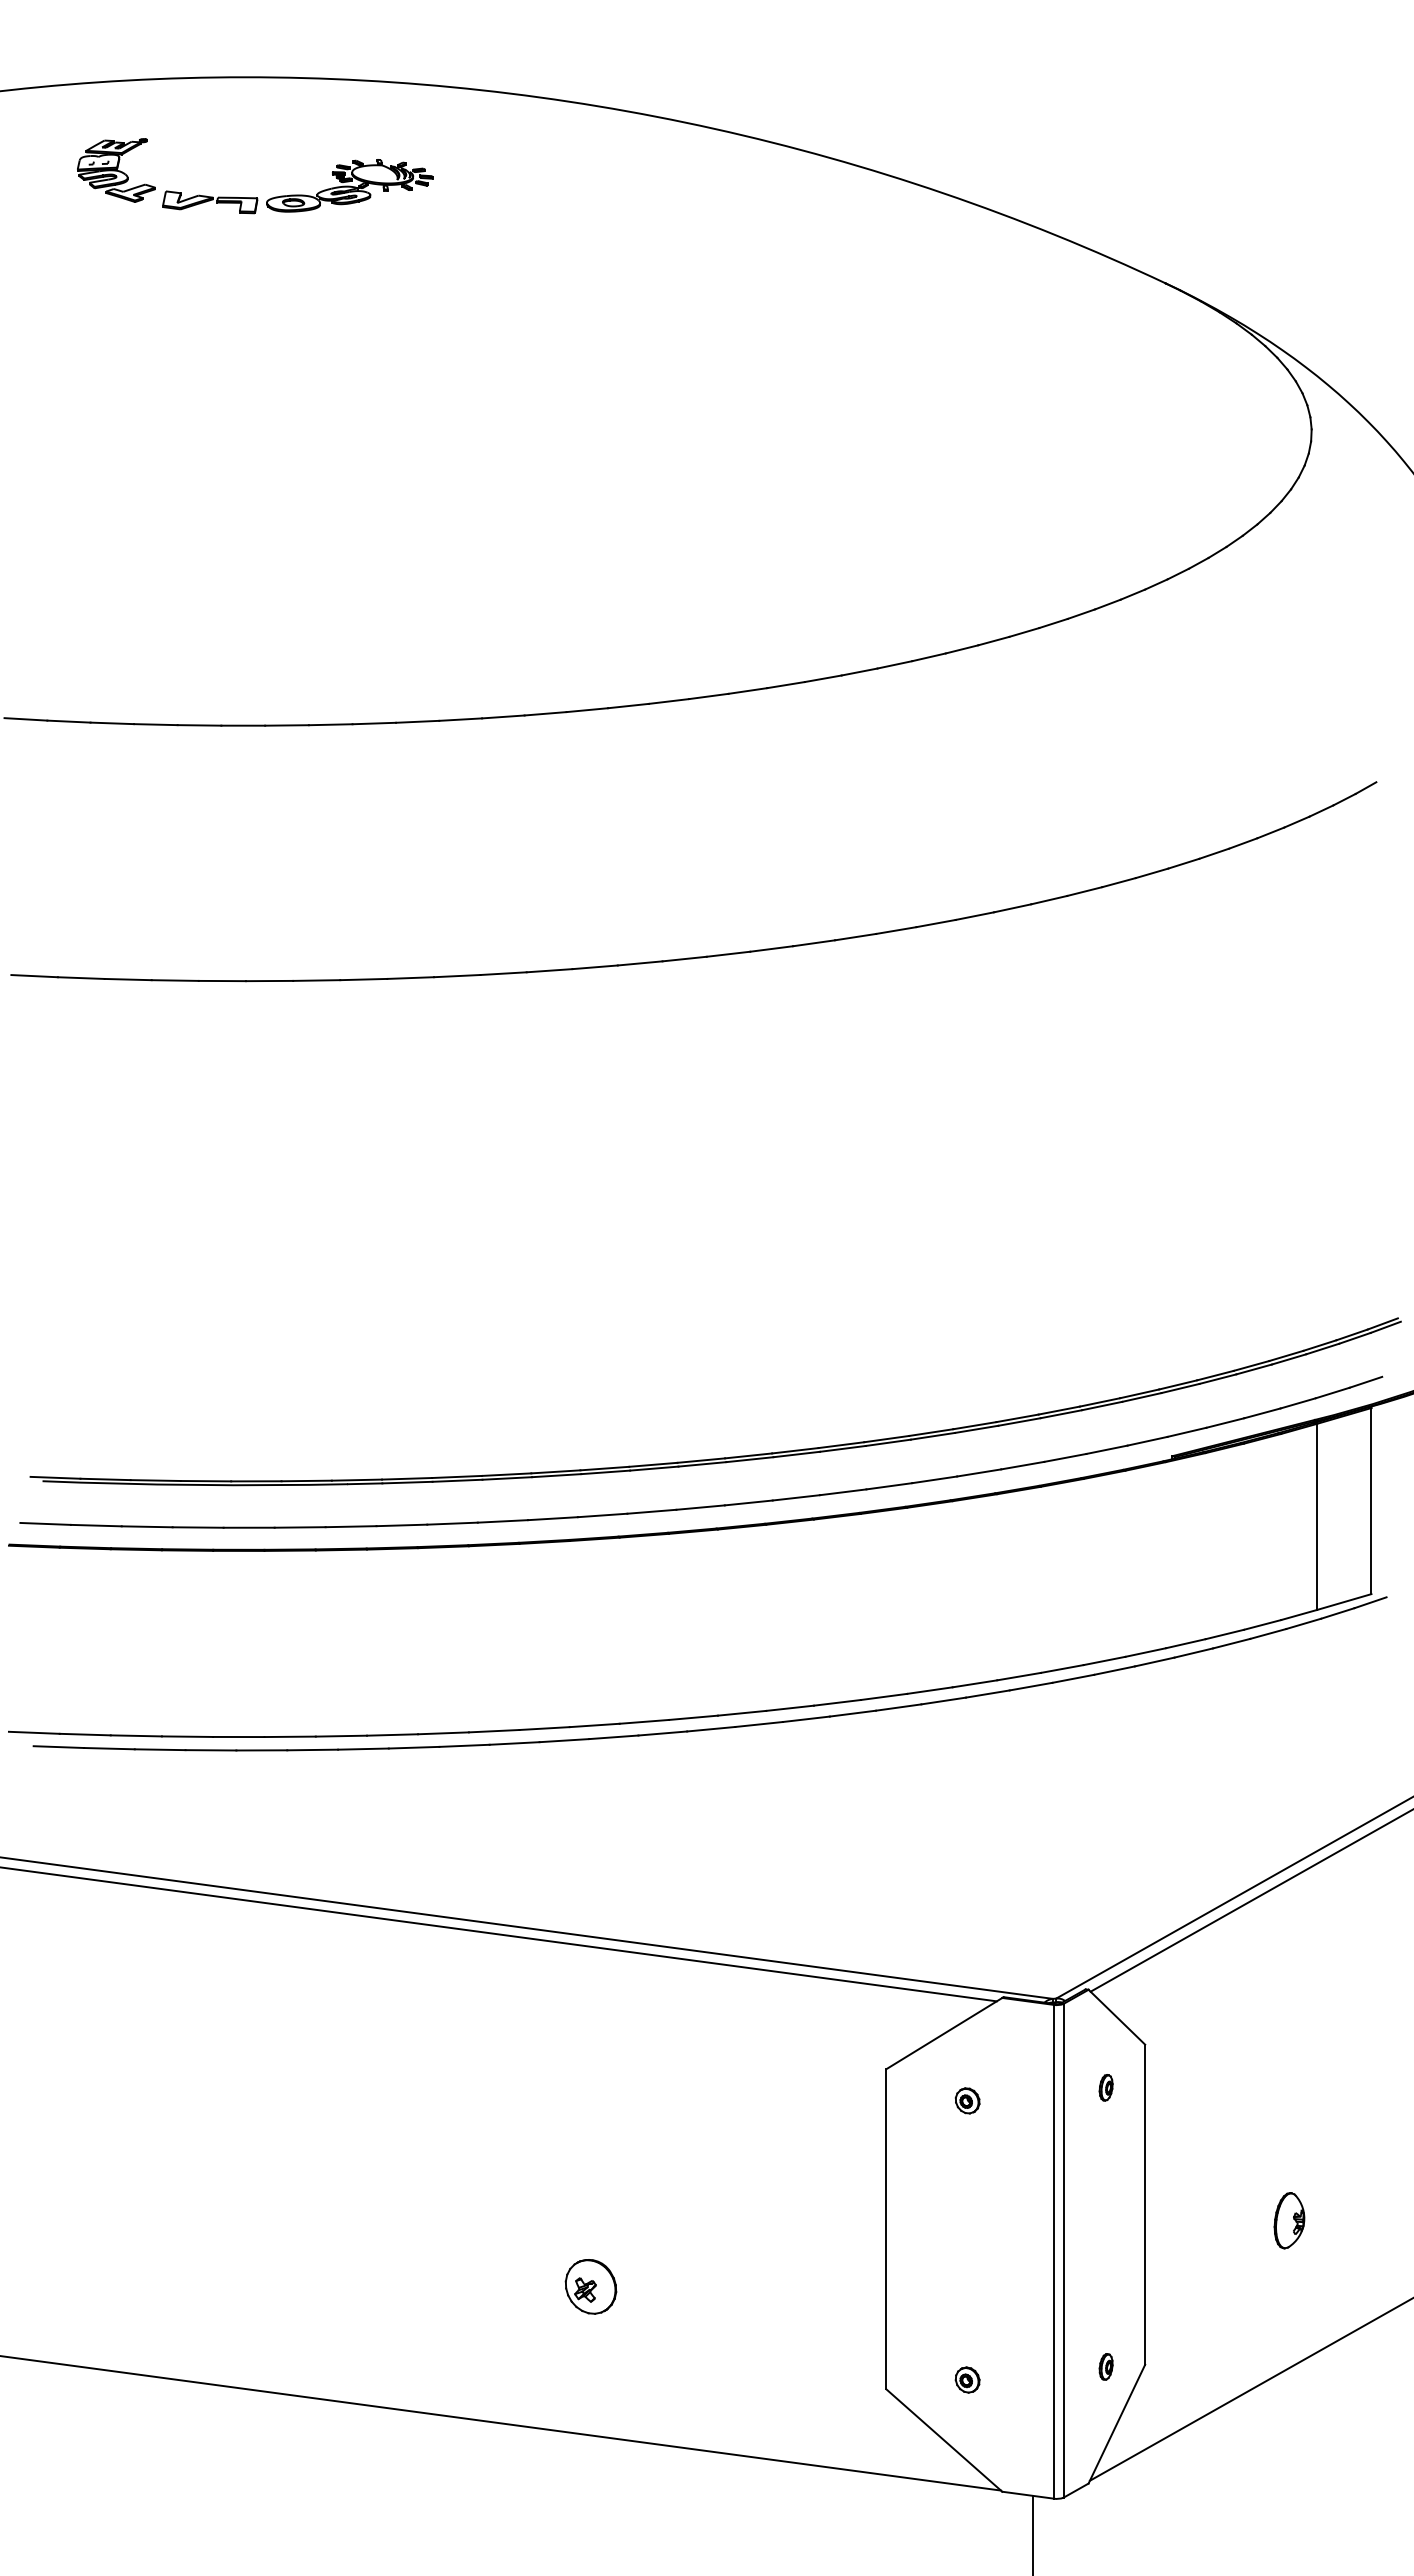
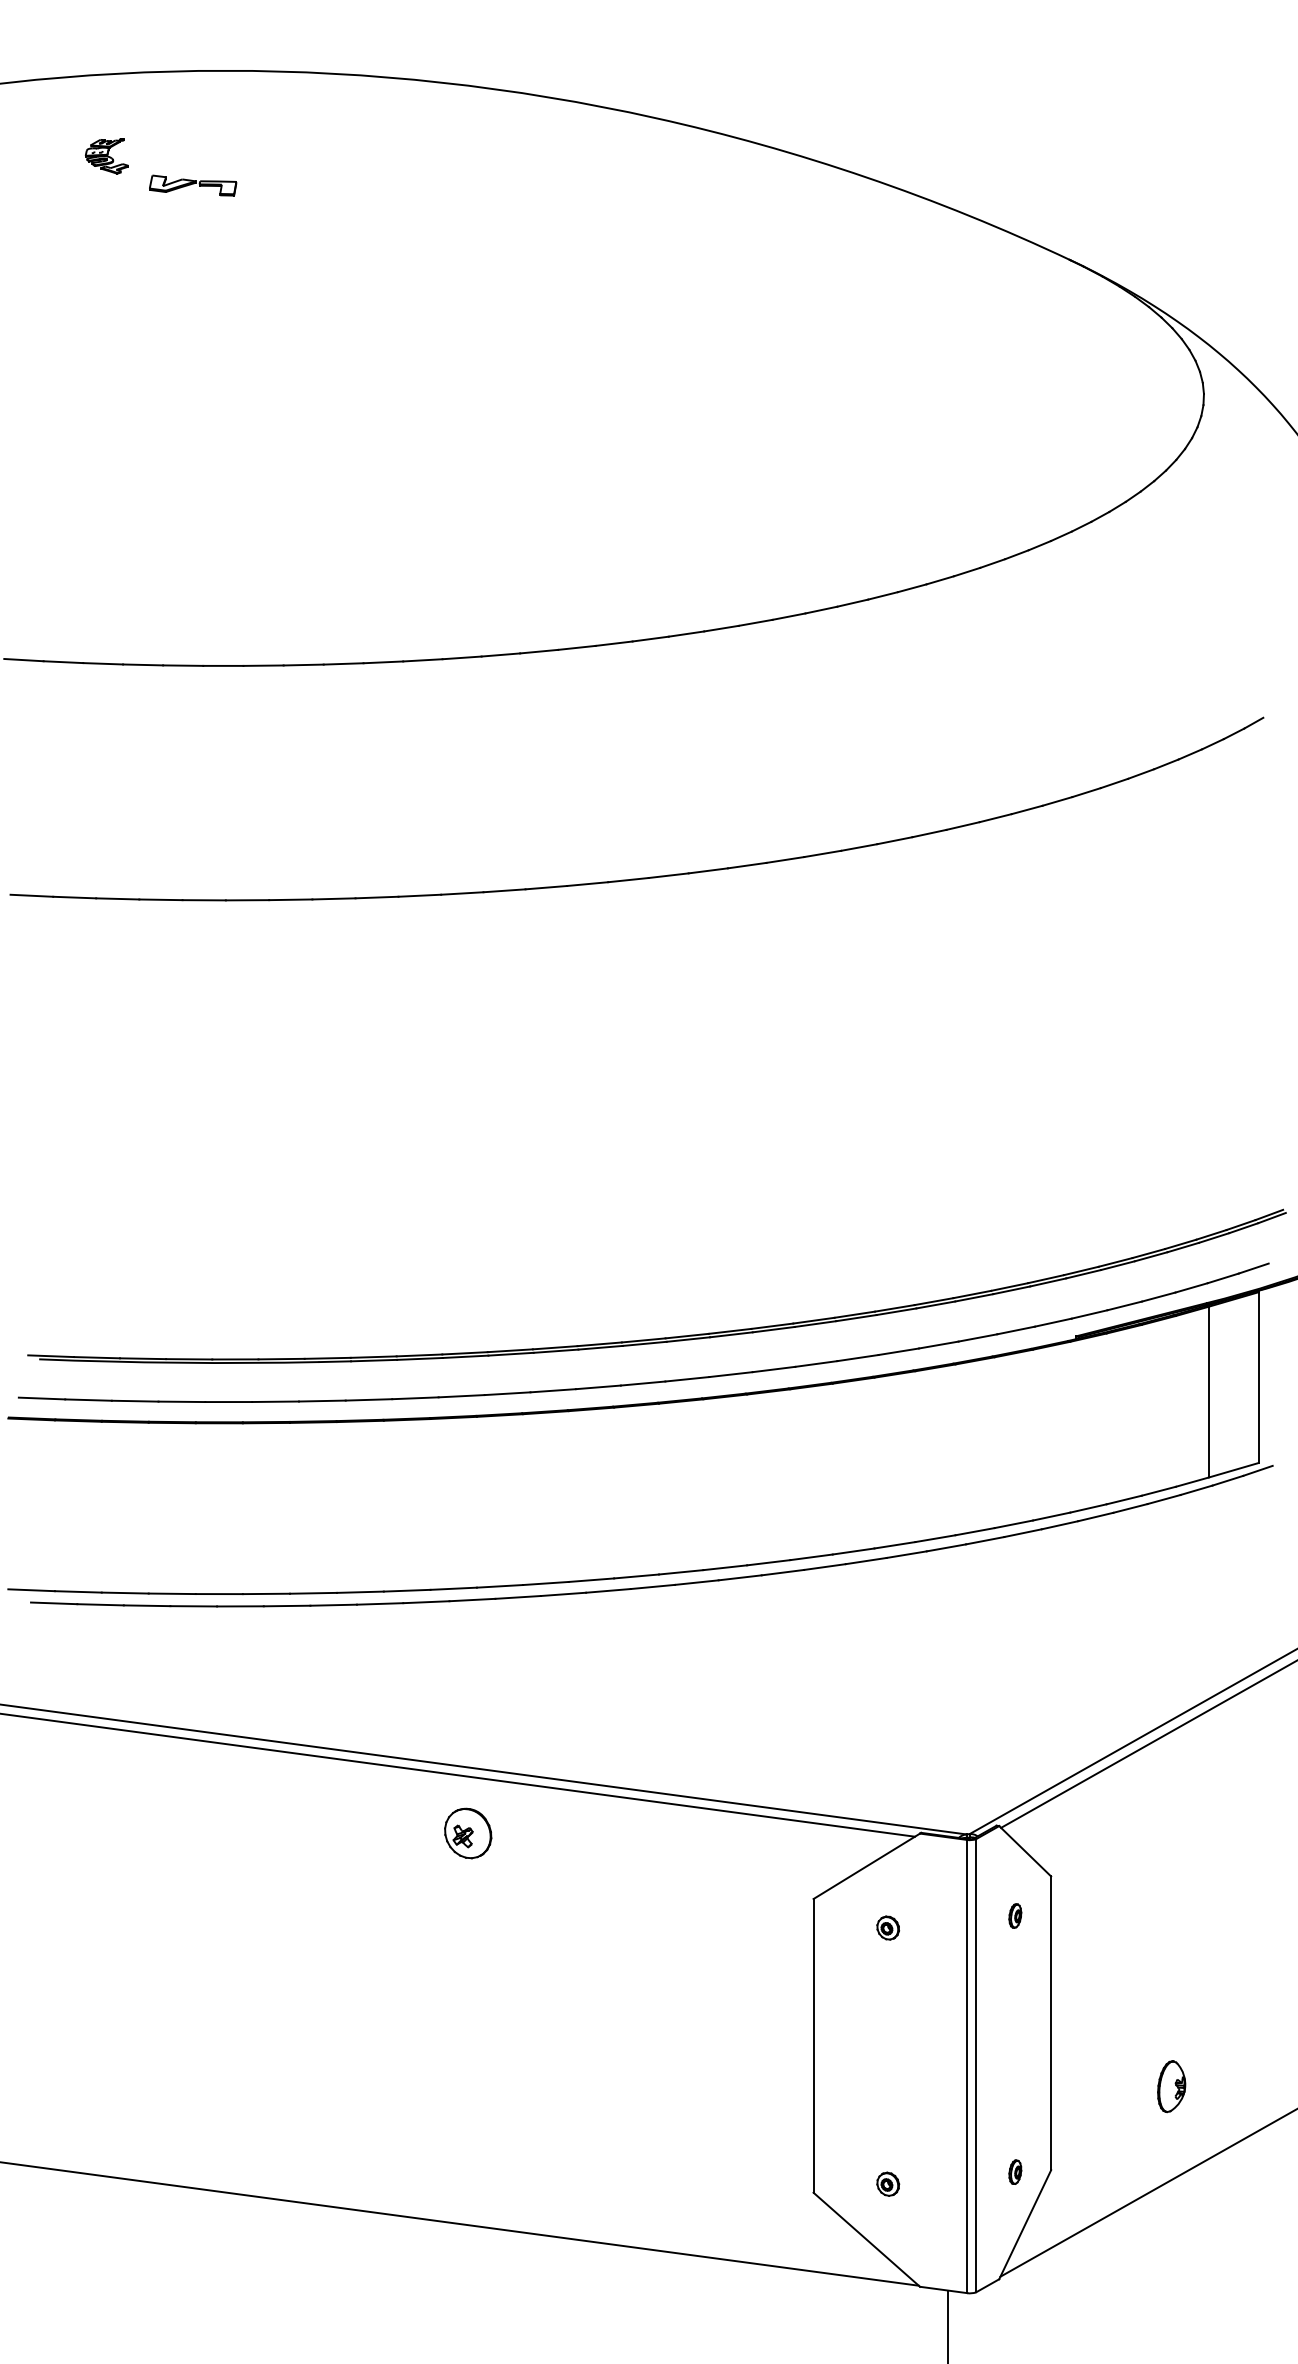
part: (116, 170) -> (107, 156), size x0.6
part: (349, 185) -> (320, 170), removed
part: (1289, 2220) -> (1171, 2086), moved
part: (590, 2286) -> (467, 1833), moved

